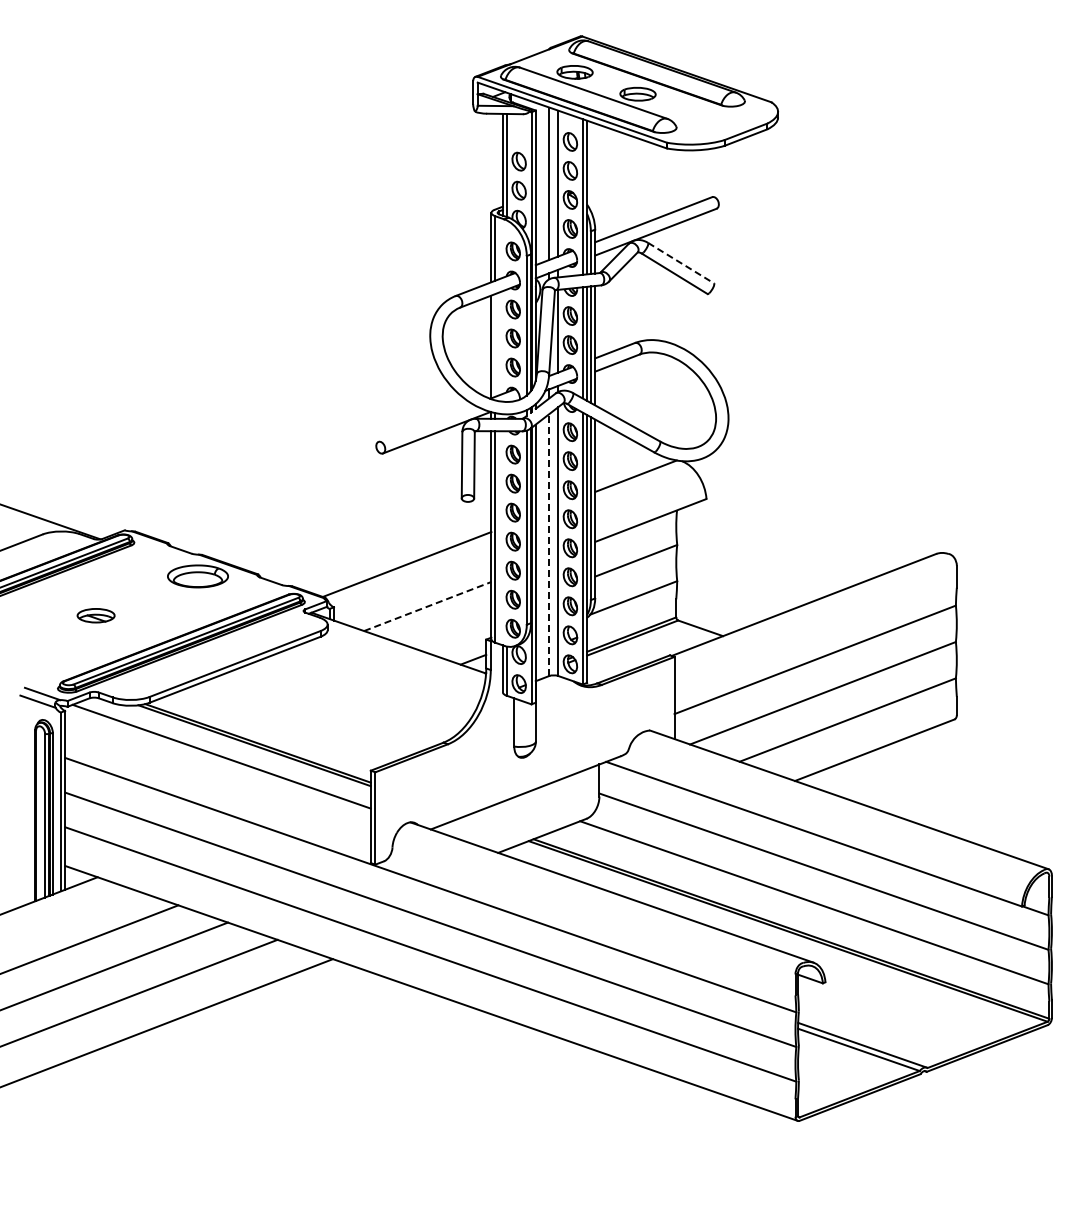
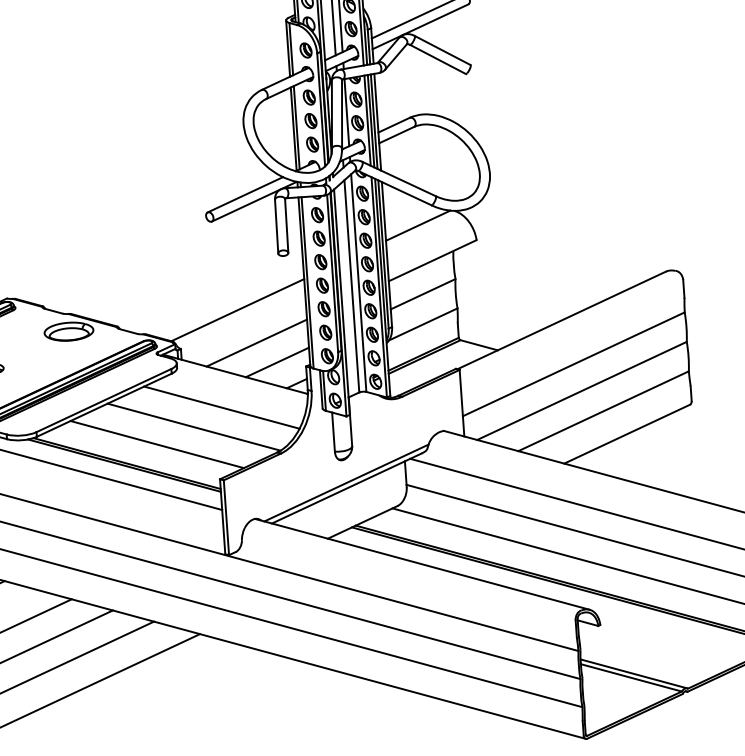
line: (681, 263) -> (443, 50), dashed -> solid
line: (495, 345) -> (296, 127), added
line: (426, 423) -> (245, 194), added
line: (549, 545) -> (352, 286), dashed -> solid
line: (428, 606) -> (257, 342), dashed -> solid
line: (451, 631) -> (277, 361), added
line: (379, 682) -> (222, 407), added
line: (343, 704) -> (194, 427), added
line: (296, 722) -> (157, 444), added
line: (525, 785) -> (346, 482), added

